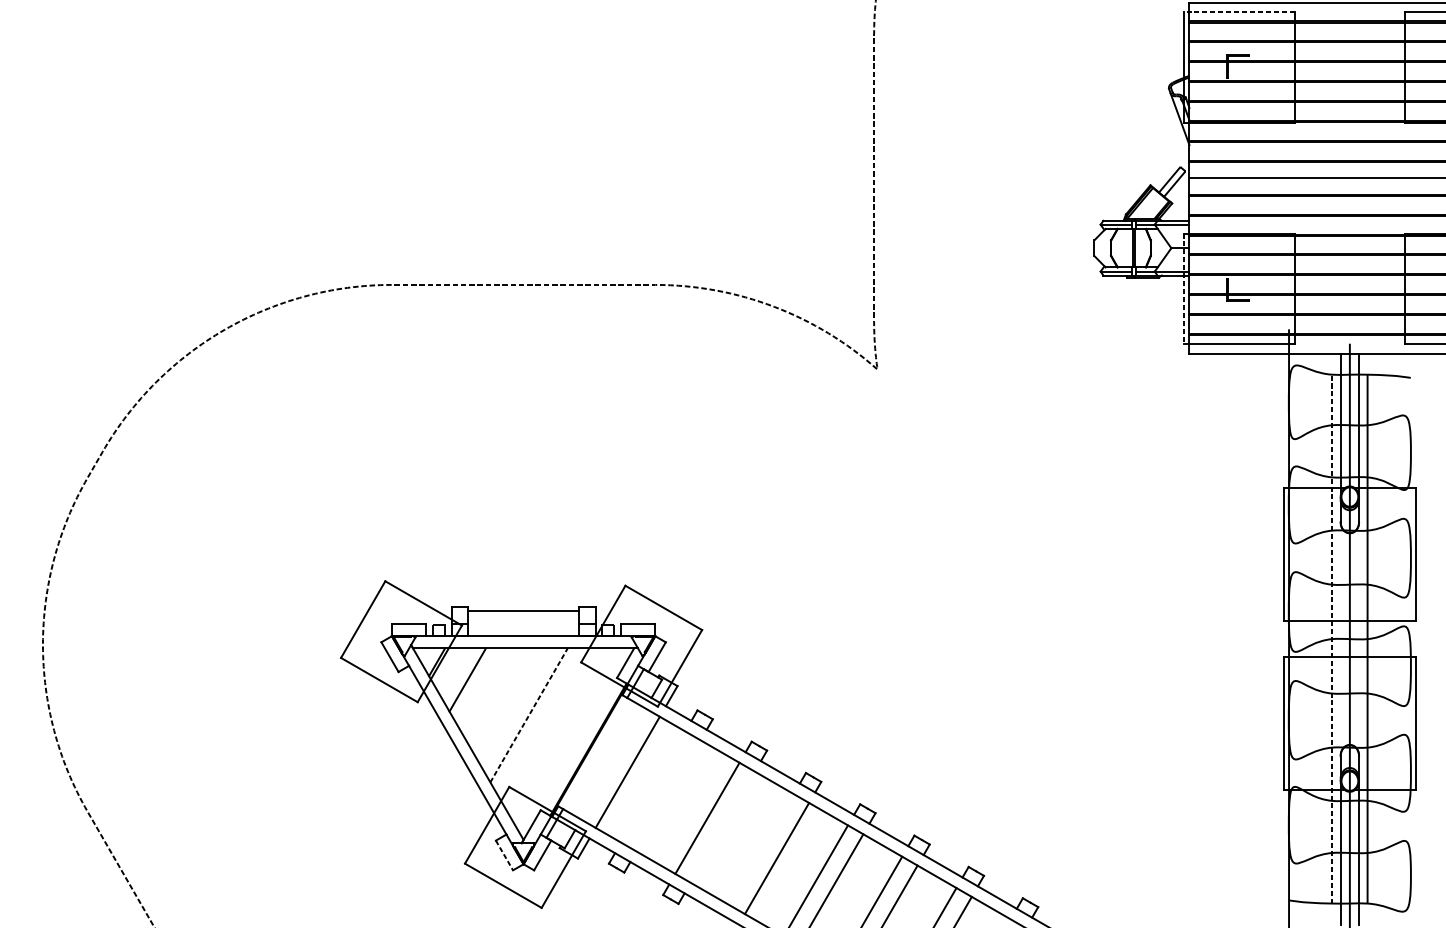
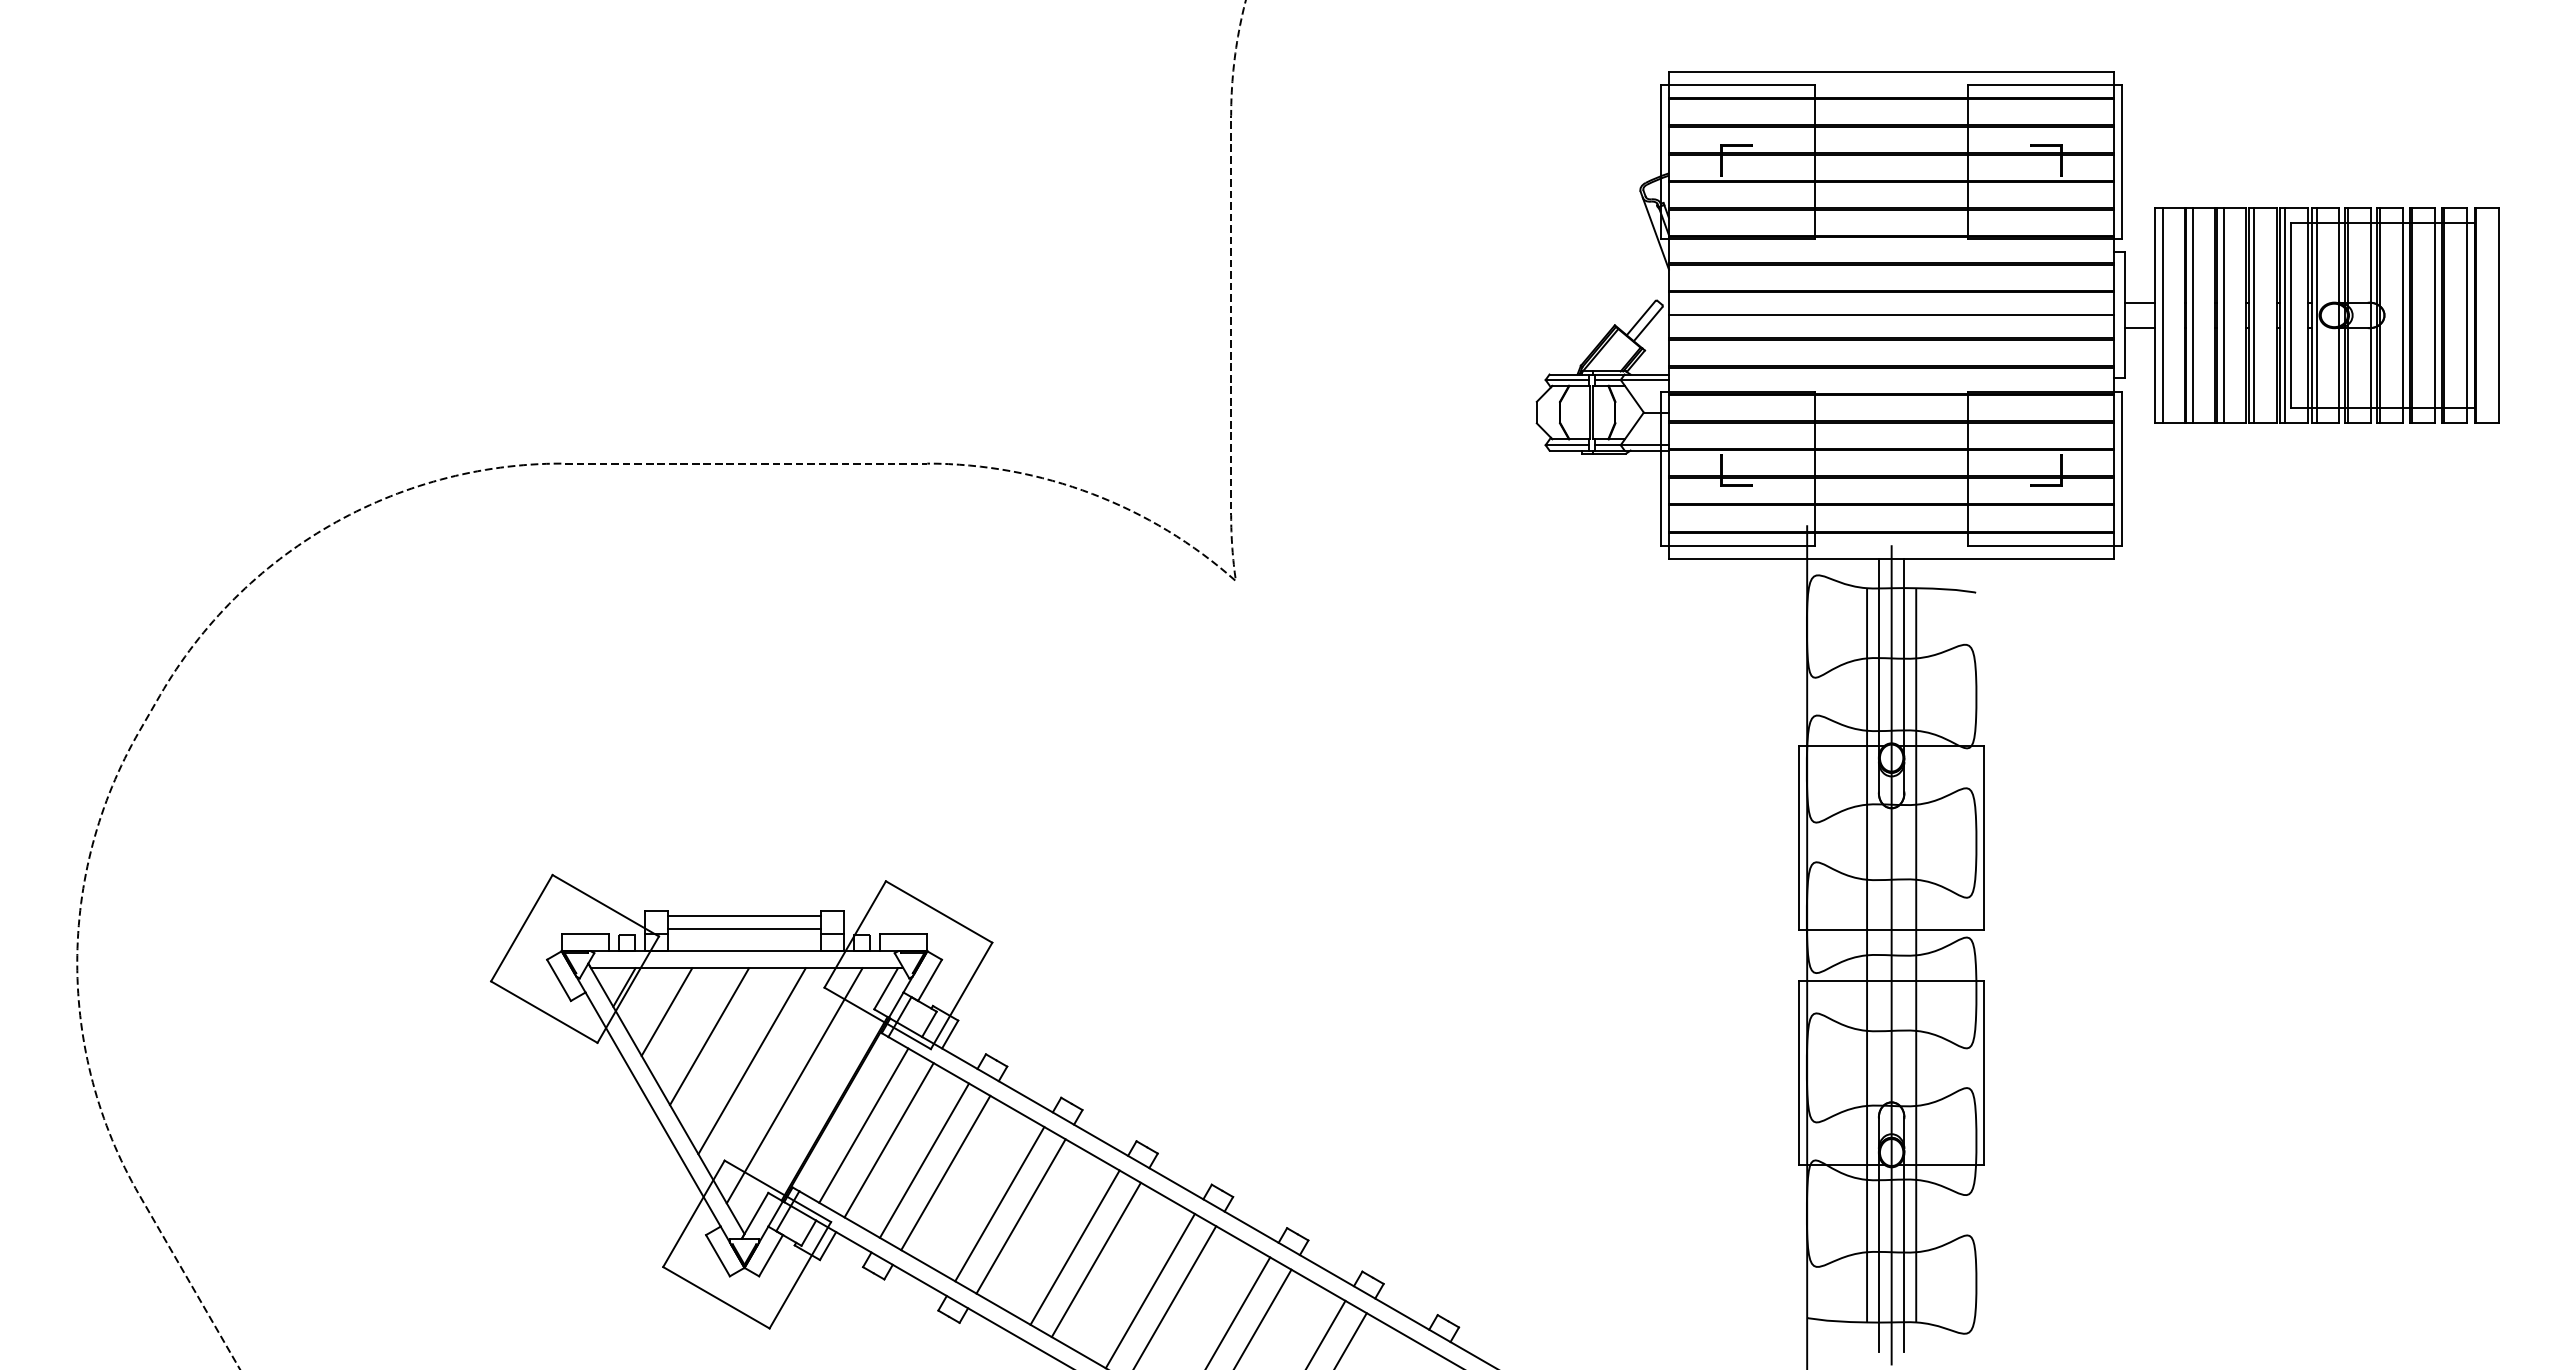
line: (1239, 12) -> (1738, 85), dashed -> solid
line: (1184, 289) -> (1661, 469), dashed -> solid
line: (523, 620) -> (744, 929), added
arc: (1332, 639) -> (1867, 955), dashed -> solid
line: (498, 697) -> (709, 1036), added
line: (529, 714) -> (752, 1060), dashed -> solid
line: (559, 732) -> (794, 1085), added
line: (609, 761) -> (863, 1125), added
line: (653, 786) -> (924, 1160), added
line: (668, 795) -> (945, 1172), added
line: (722, 827) -> (1020, 1216), added
line: (761, 849) -> (1074, 1247), added
line: (504, 855) -> (718, 1255), dashed -> solid

